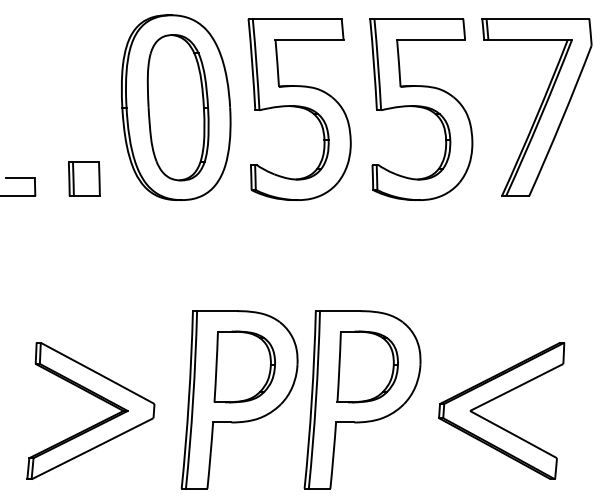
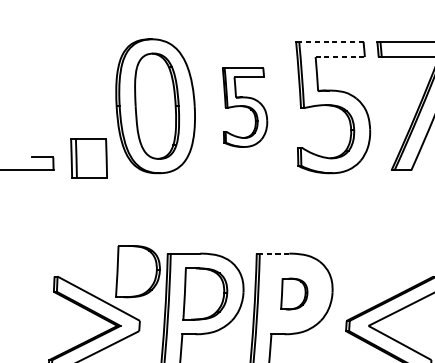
line: (418, 18) -> (331, 41), solid -> dashed
line: (431, 39) -> (340, 56), solid -> dashed
part: (299, 109) -> (244, 107), size x0.6
part: (84, 178) -> (89, 157), size x1.6
line: (339, 311) -> (273, 253), solid -> dashed
part: (151, 335) -> (137, 271), added
part: (367, 366) -> (294, 293), size x0.6

